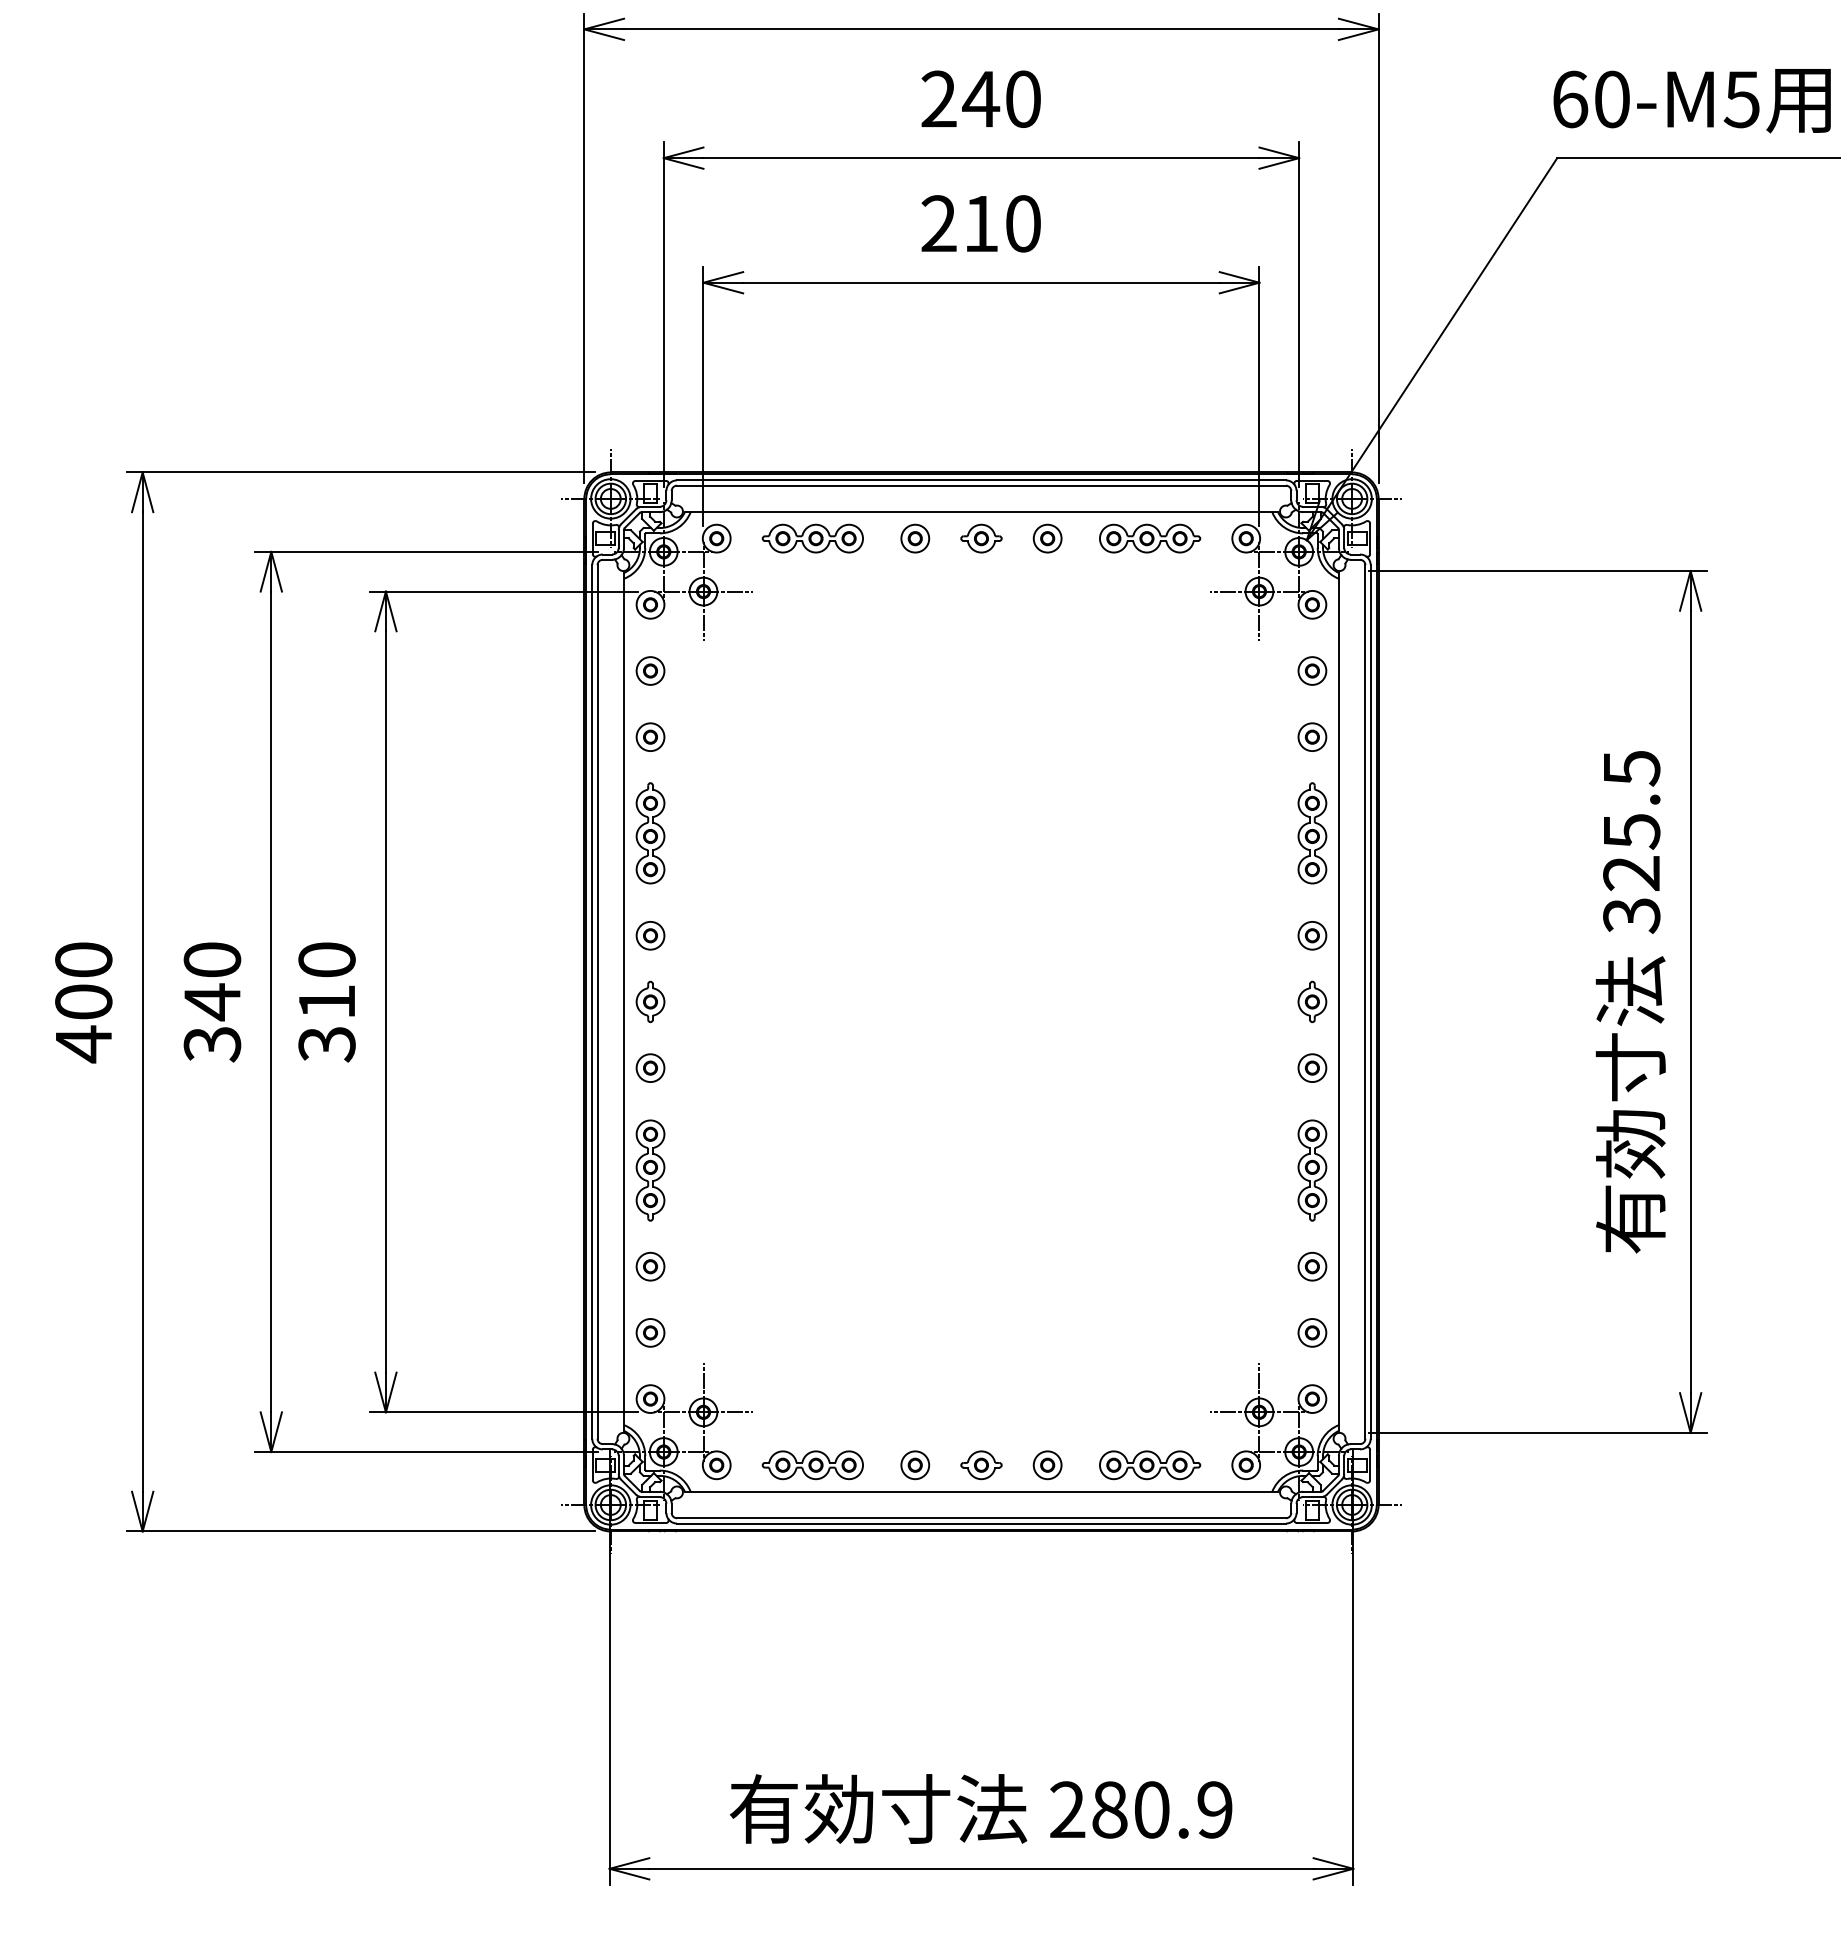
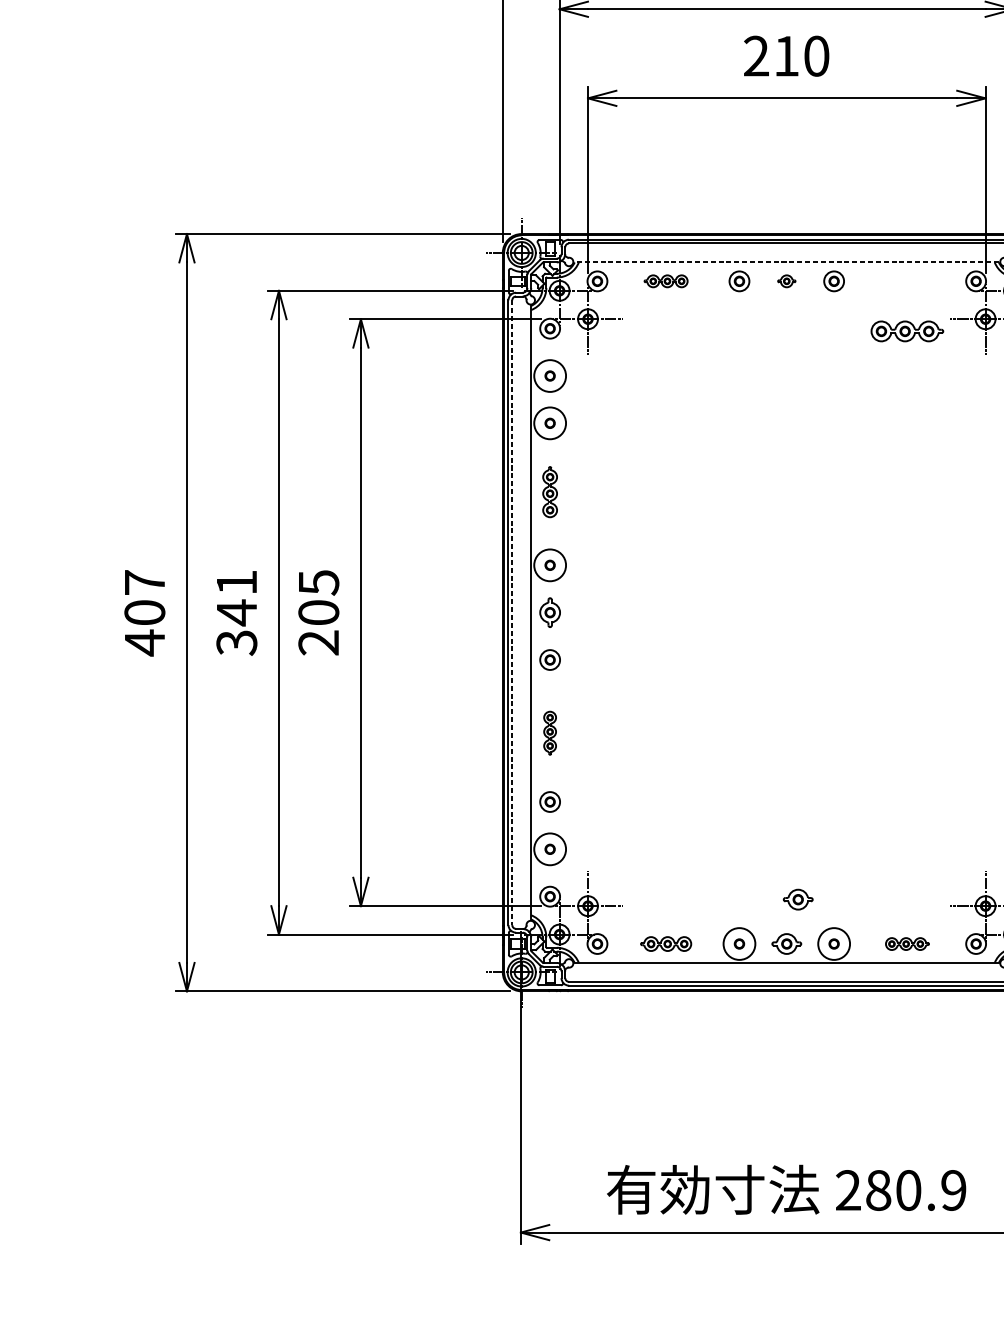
line: (981, 512) -> (786, 262), solid -> dashed
part: (812, 538) -> (665, 281), size x0.6
part: (981, 538) -> (786, 281), size x0.6
part: (1150, 538) -> (907, 331), moved
circle: (650, 670) -> (550, 375), size x1.6
circle: (650, 737) -> (550, 423), size x1.6
part: (650, 833) -> (550, 492), size x0.7
circle: (650, 935) -> (550, 565), size x1.6
text: (83, 959) -> (144, 582), 400 -> 407
text: (212, 959) -> (236, 582), 340 -> 341
line: (597, 1001) -> (512, 612), solid -> dashed
text: (326, 1002) -> (318, 613), 310 -> 205
part: (650, 1170) -> (550, 733), size x0.6
circle: (650, 1332) -> (550, 849), size x1.6
part: (997, 1403) -> (798, 899), added
part: (812, 1465) -> (665, 944), size x0.7
circle: (915, 1465) -> (739, 944), size x1.6
circle: (1047, 1465) -> (834, 944), size x1.6
part: (1150, 1465) -> (907, 944), size x0.6

